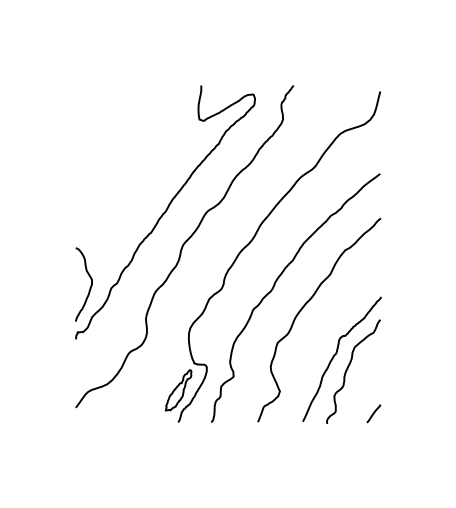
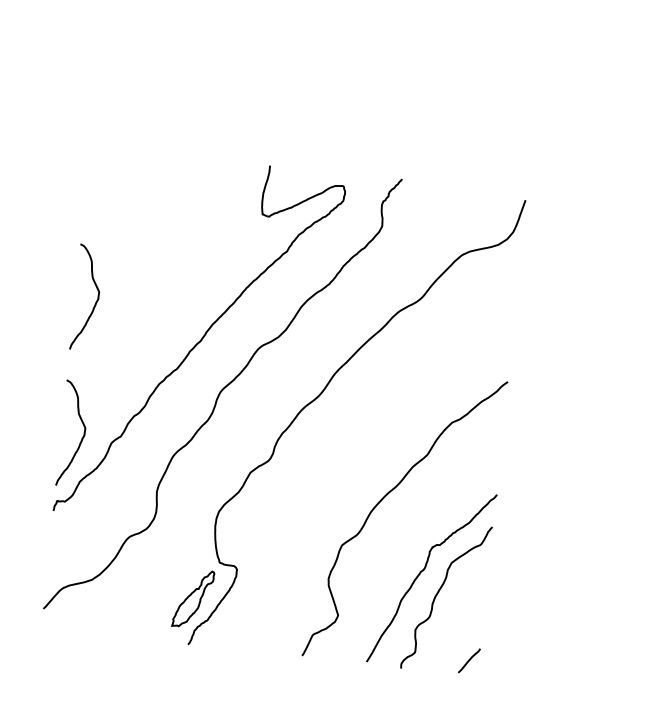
curve: (89, 192) -> (94, 302), added
curve: (274, 287) -> (345, 465), removed

